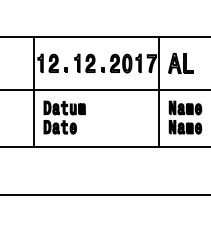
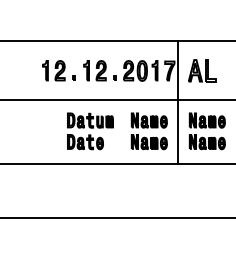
line: (34, 91) -> (38, 102), removed
part: (64, 117) -> (90, 131), moved
part: (132, 117) -> (148, 131), added

